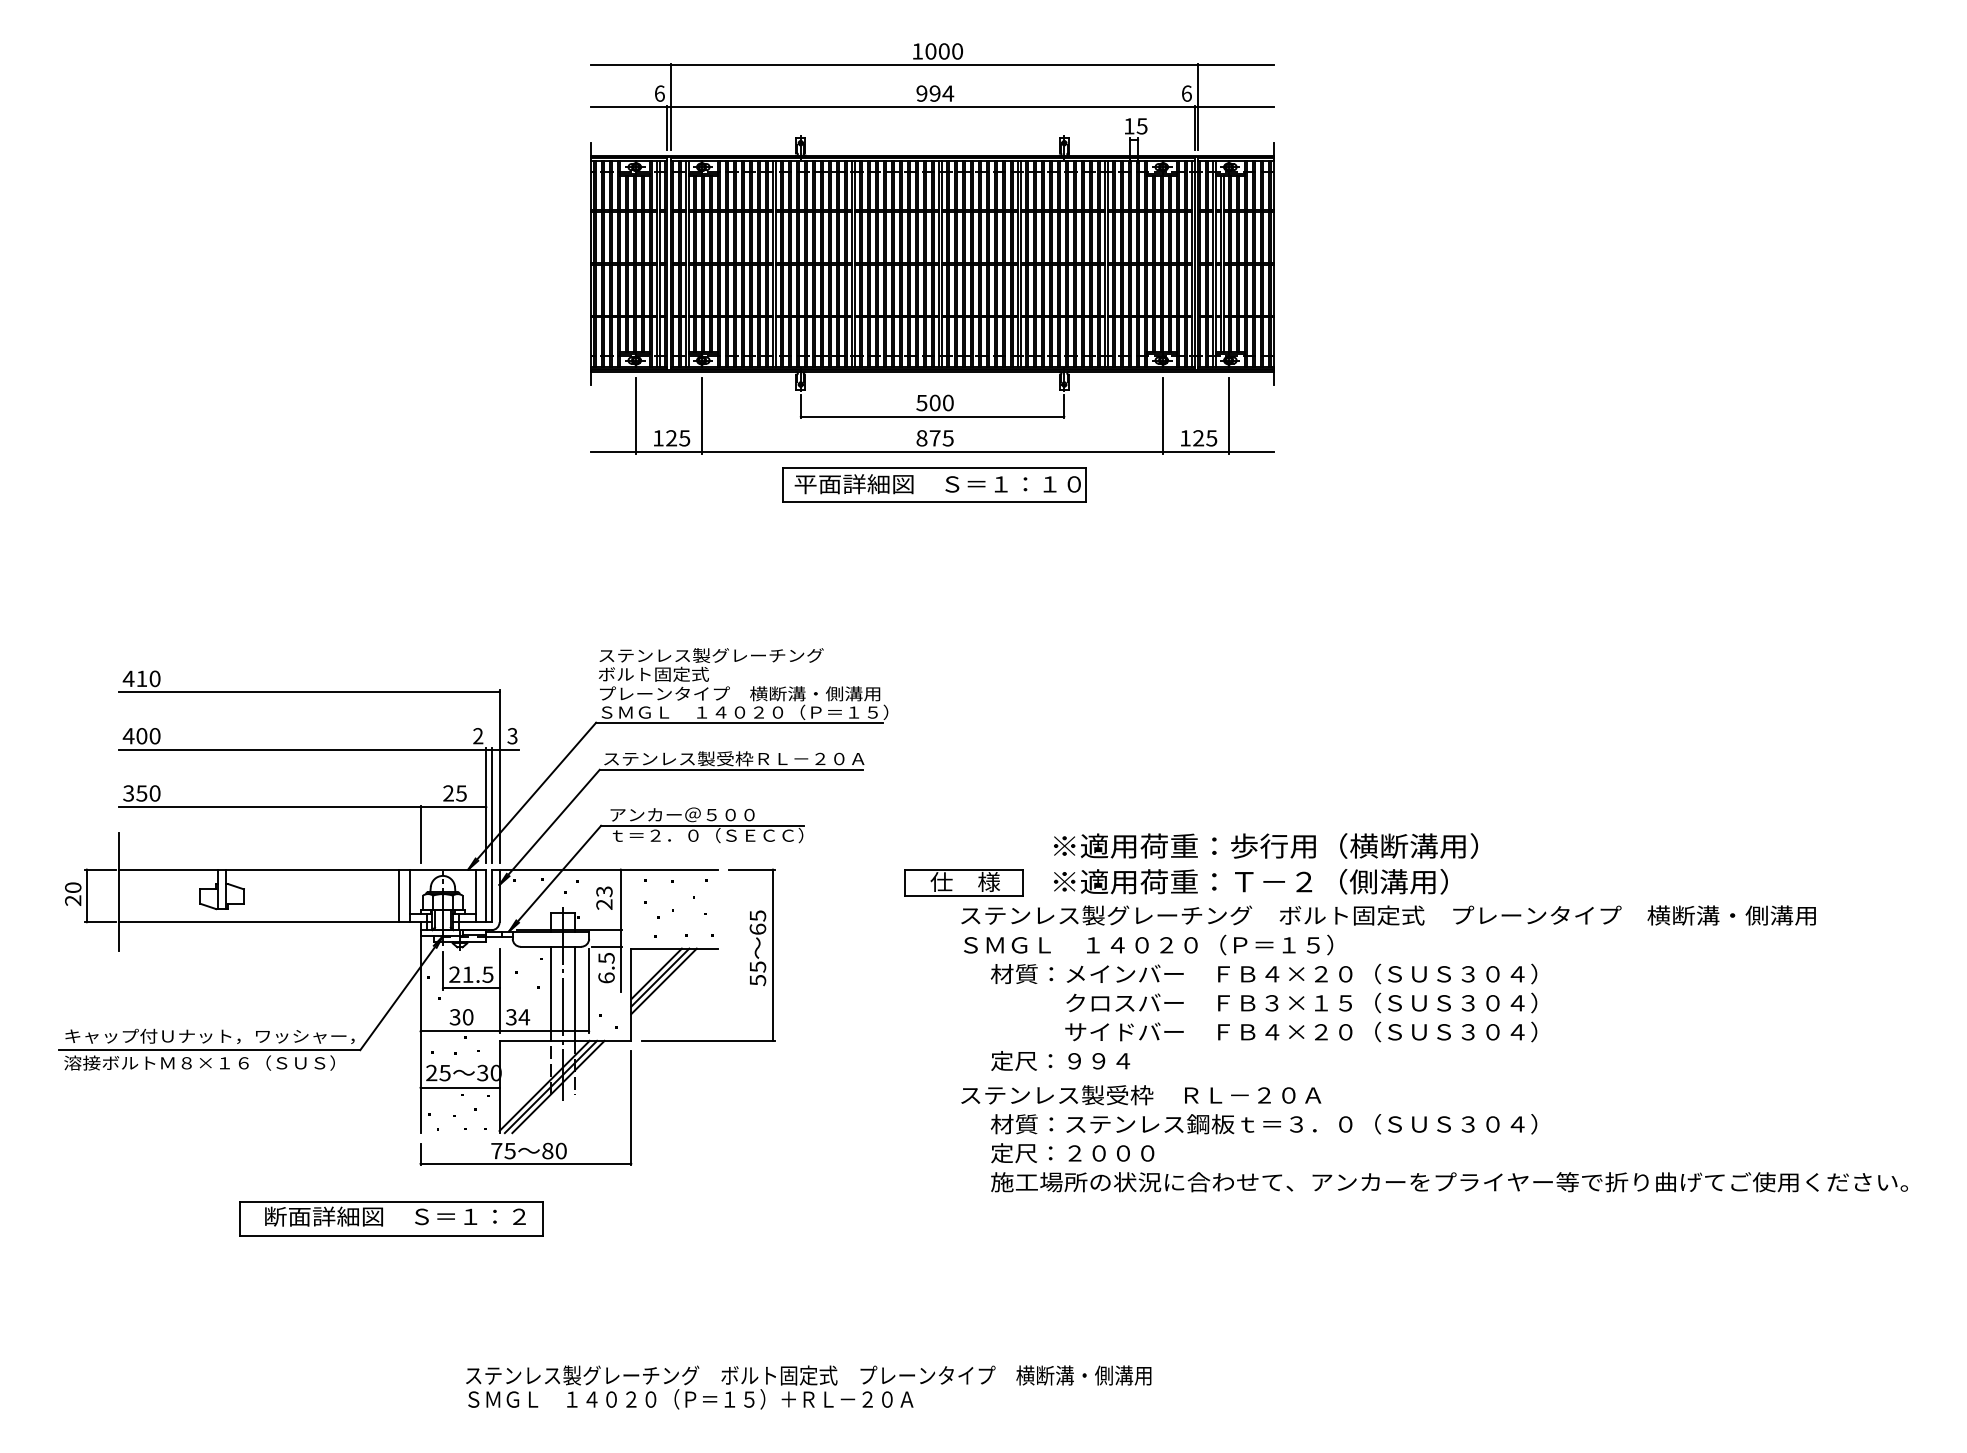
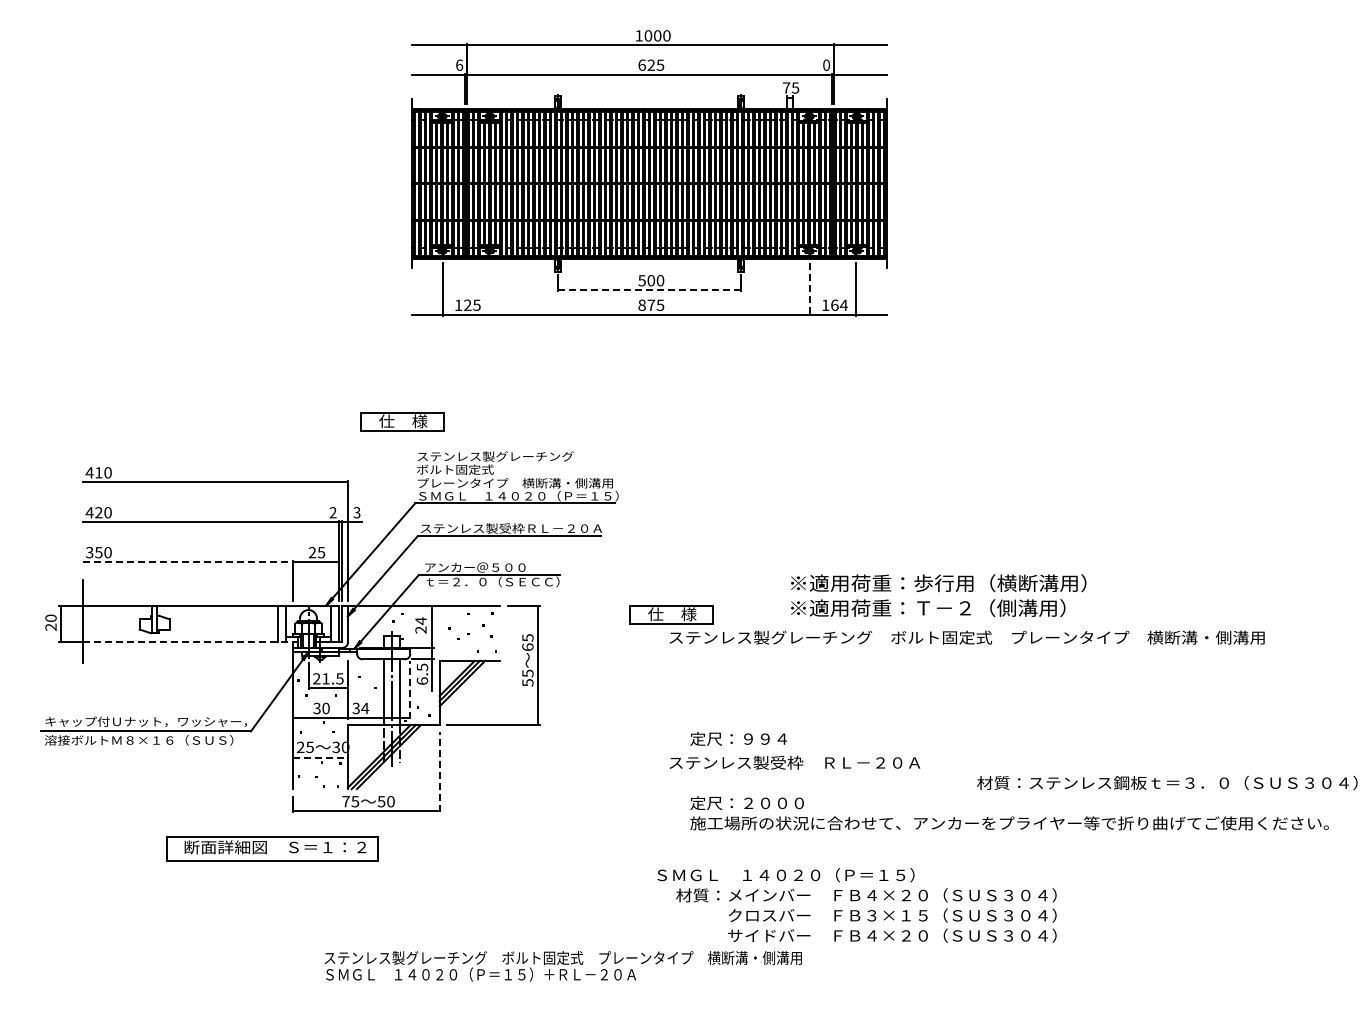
text: (935, 92) -> (651, 64), 994 -> 625
text: (1186, 92) -> (826, 64), 6 -> 0
text: (1129, 125) -> (786, 87), 15 -> 75
line: (701, 415) -> (488, 289), removed
line: (932, 417) -> (649, 290), solid -> dashed
line: (1163, 417) -> (810, 290), solid -> dashed
text: (1205, 437) -> (839, 304), 125 -> 164
part: (933, 484) -> (650, 337), removed
part: (577, 605) -> (402, 421), added
text: (141, 735) -> (98, 512), 400 -> 420
line: (270, 807) -> (188, 562), solid -> dashed
text: (1265, 863) -> (938, 595), moved
text: (603, 892) -> (420, 621), 23 -> 24
line: (276, 922) -> (192, 642), solid -> dashed
text: (1249, 988) -> (856, 905), moved
line: (589, 989) -> (410, 689), solid -> dashed
line: (460, 1087) -> (320, 757), solid -> dashed
line: (630, 1107) -> (439, 771), solid -> dashed
text: (1264, 1123) -> (1167, 782), moved
text: (547, 1150) -> (381, 801), 80 -> 50

